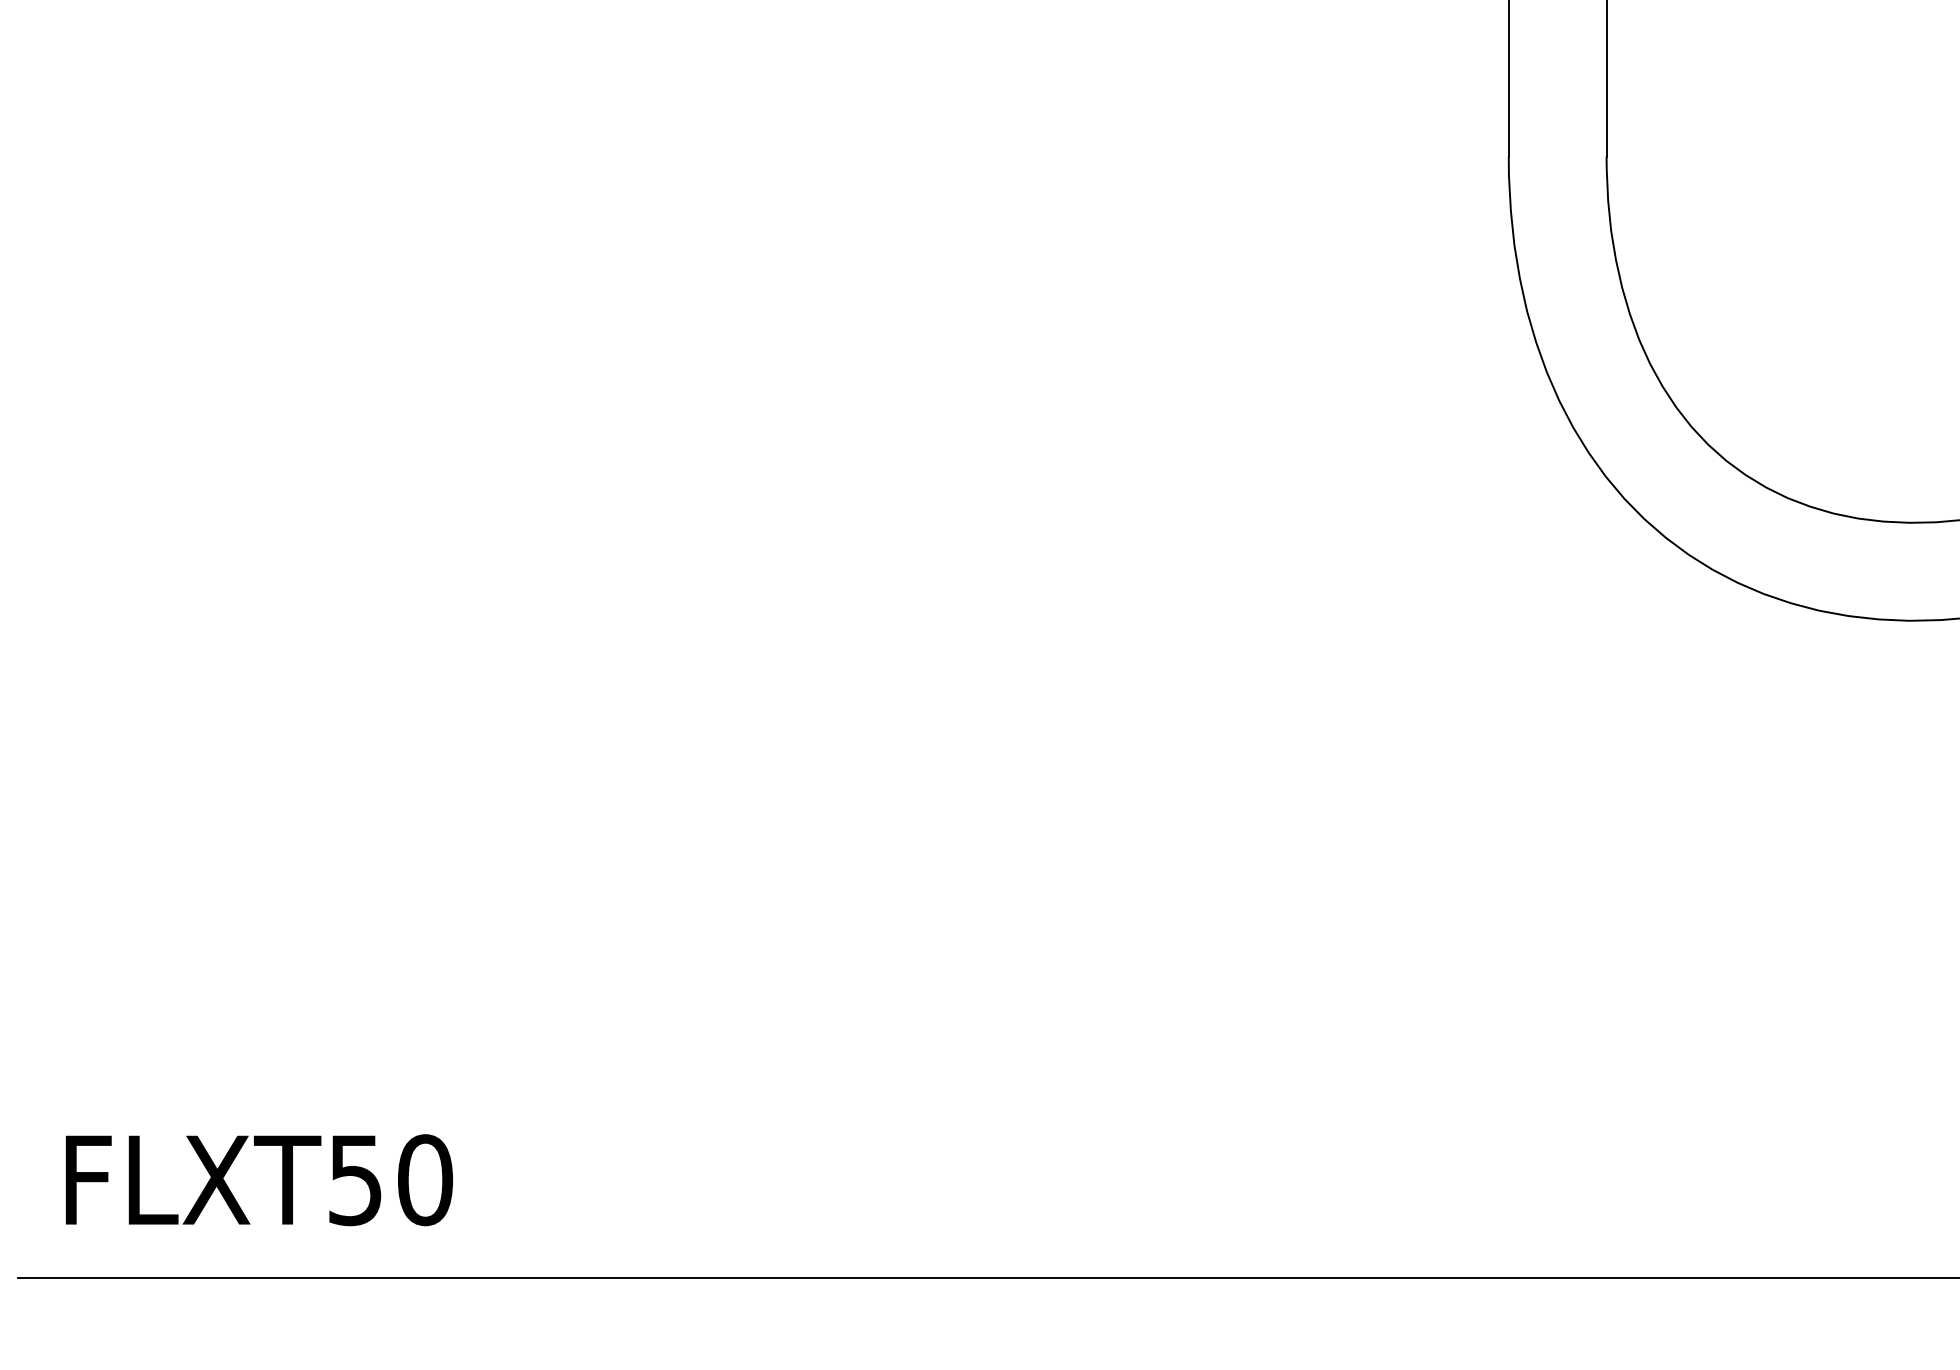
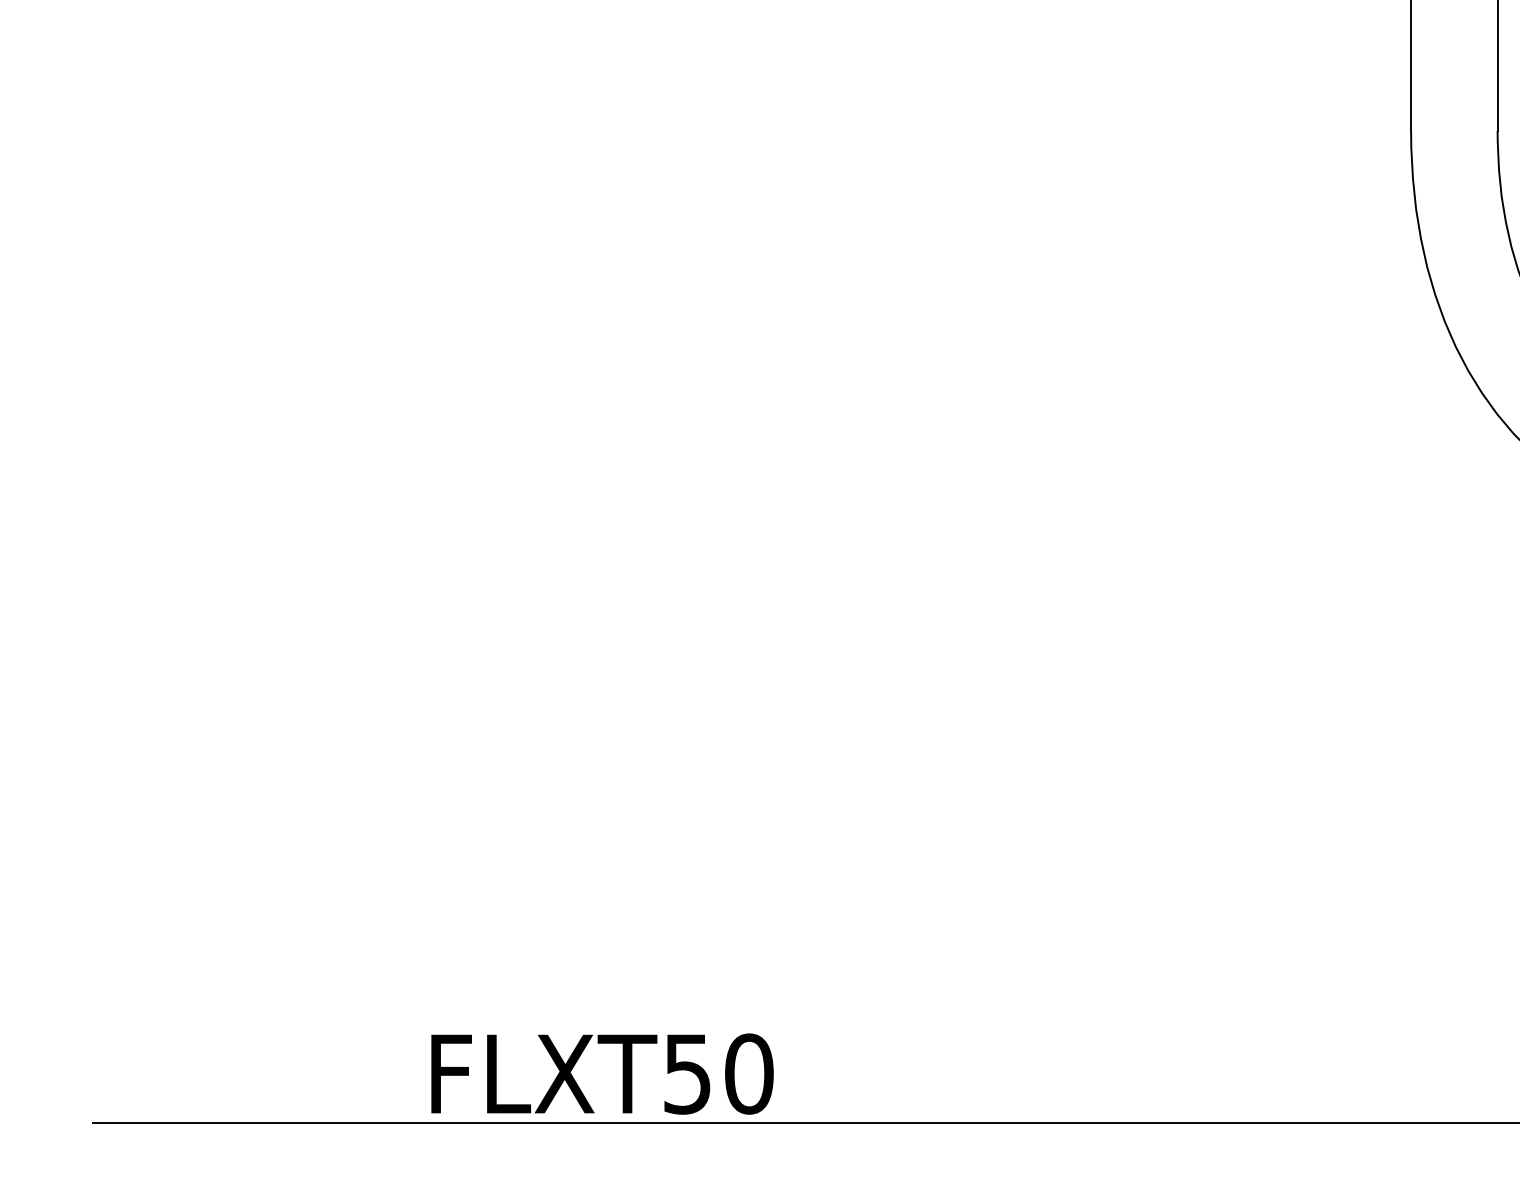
text: (258, 1180) -> (601, 1074), moved

